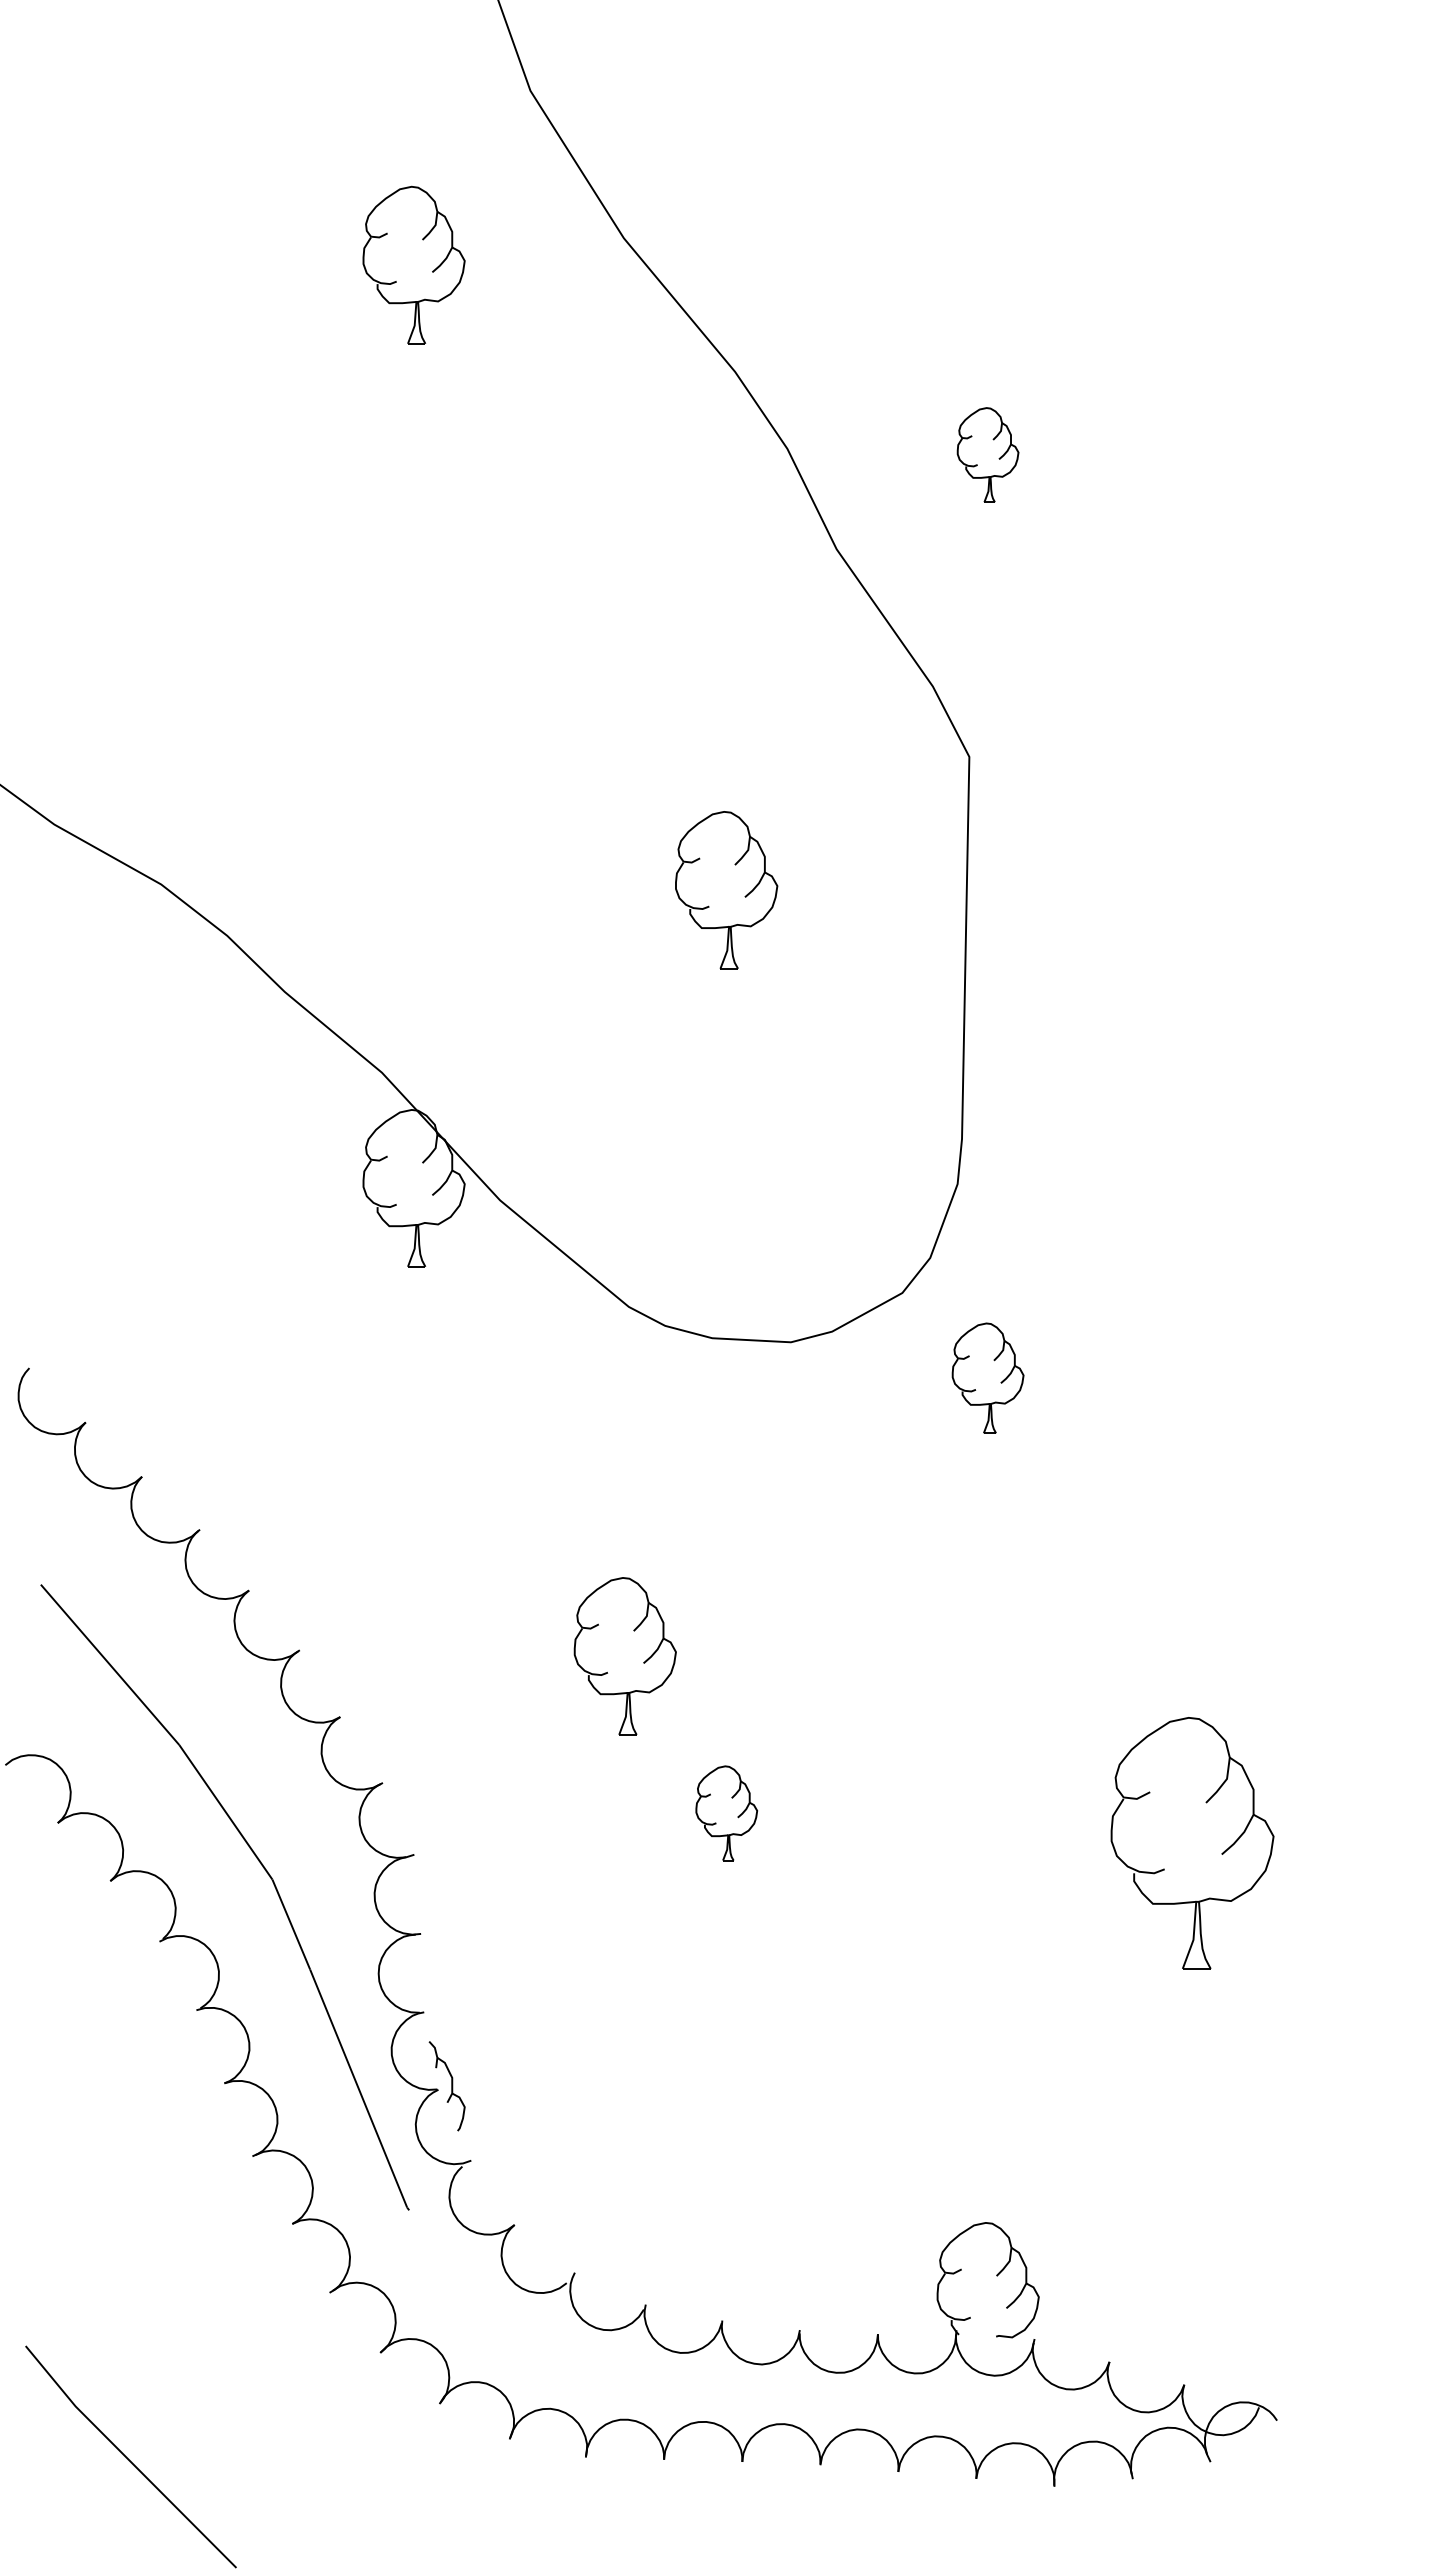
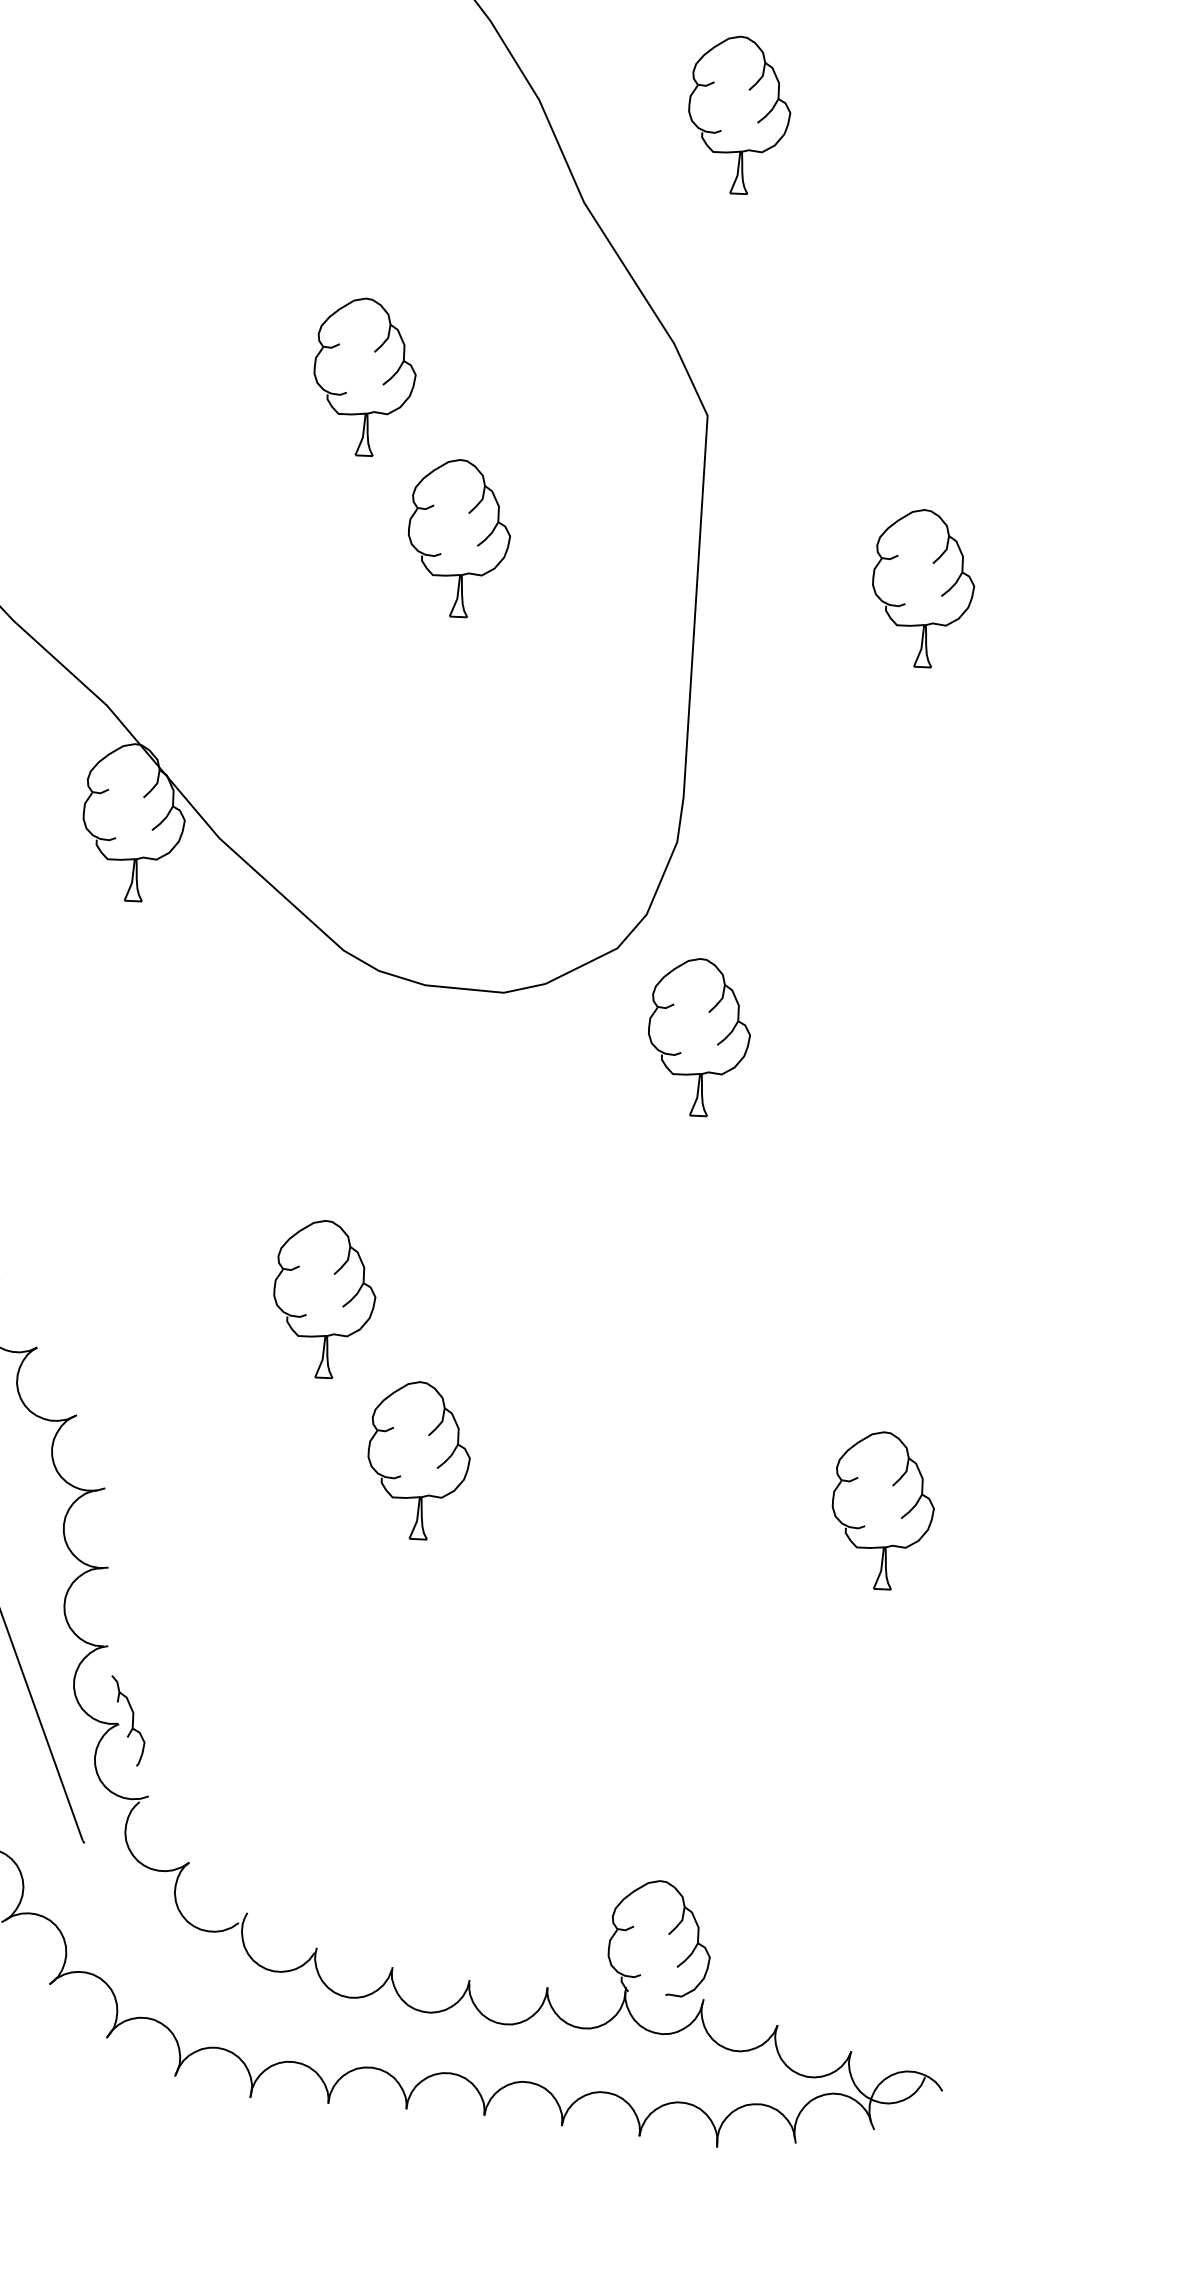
part: (987, 454) -> (738, 114), size x1.67
part: (624, 732) -> (364, 376), added
part: (1192, 919) -> (923, 587), added
part: (987, 1378) -> (698, 1037), size x1.43
part: (726, 1813) -> (418, 1460), size x1.67
part: (1192, 1842) -> (883, 1510), size x0.62

